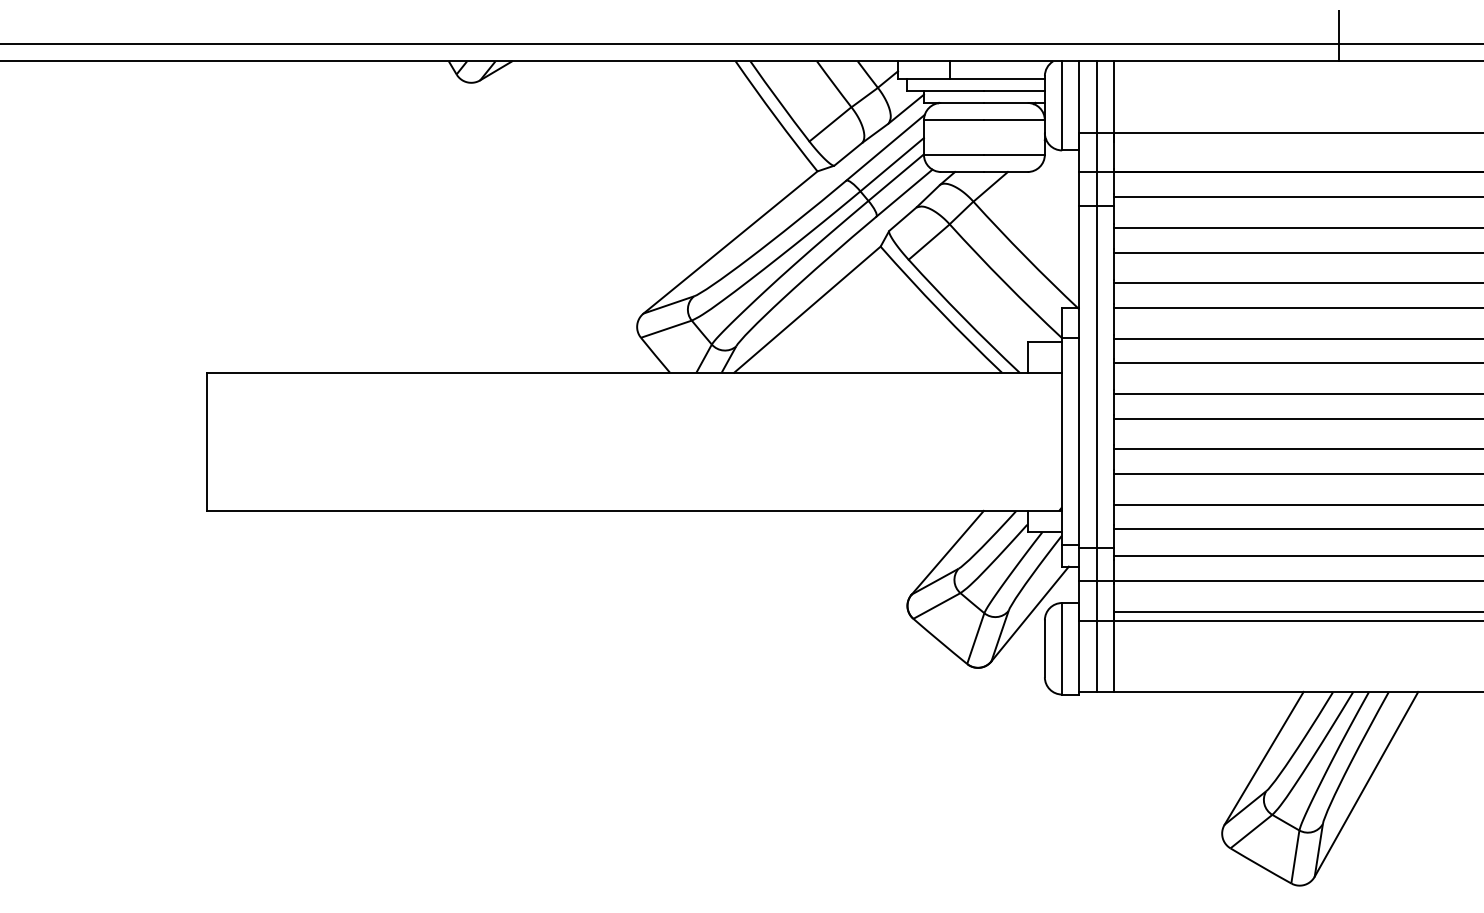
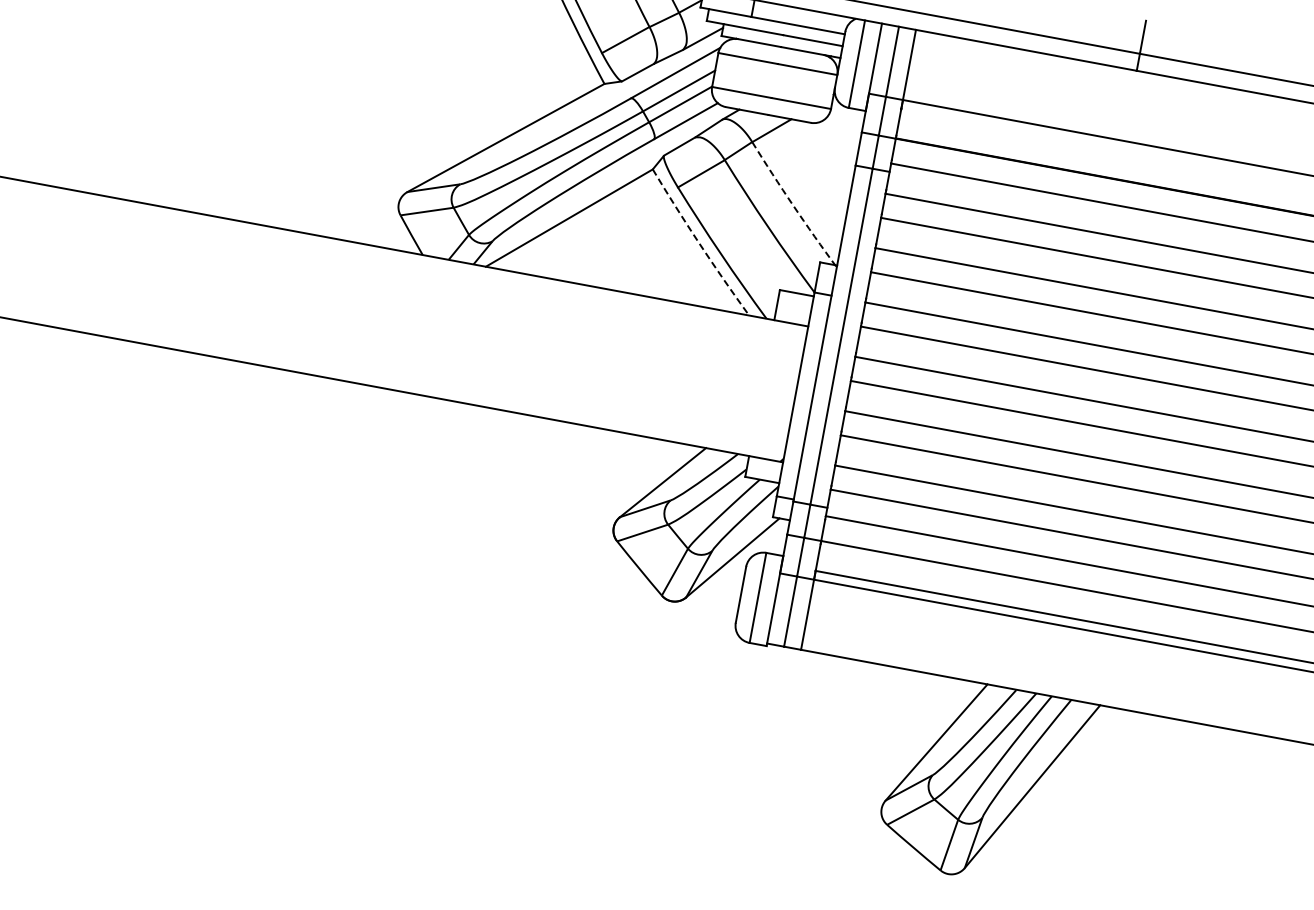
arc: (1025, 256) -> (793, 205), solid -> dashed
arc: (939, 311) -> (698, 243), solid -> dashed

